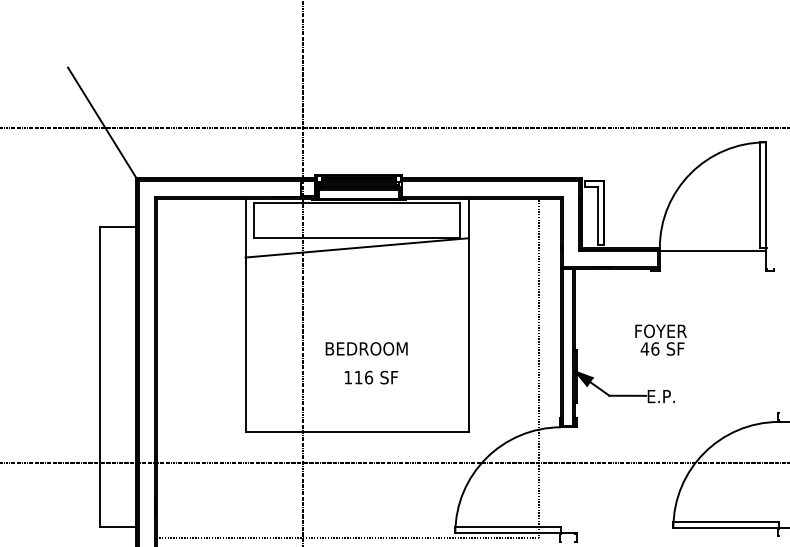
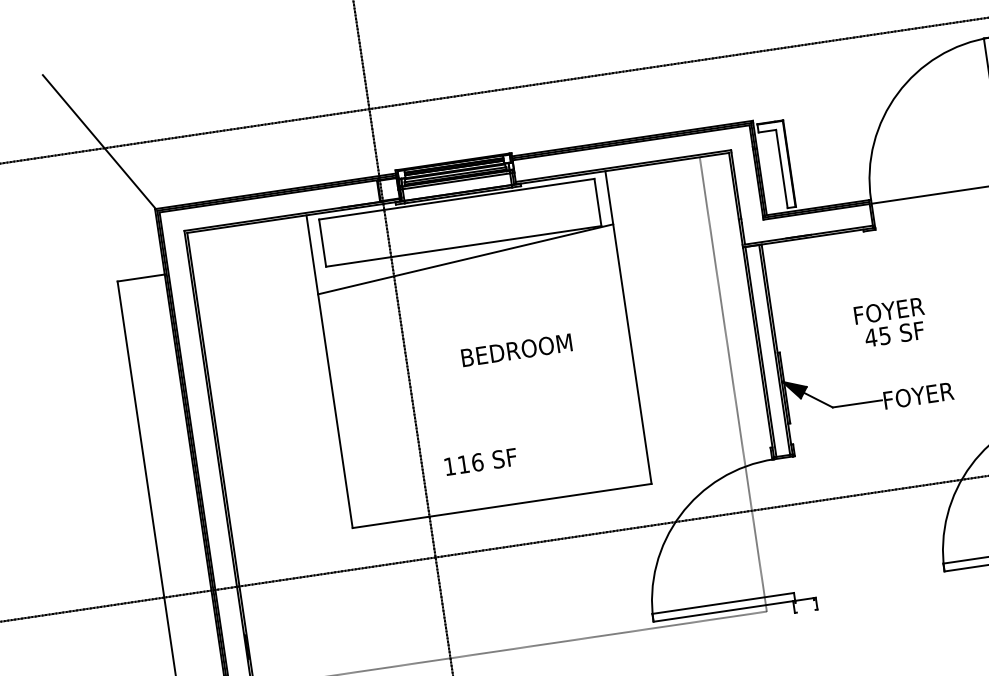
text: (366, 348) -> (516, 349), moved
text: (655, 348) -> (885, 335), 46 -> 45
text: (371, 377) -> (481, 461), moved
text: (674, 396) -> (920, 395), E.P. -> FOYER

